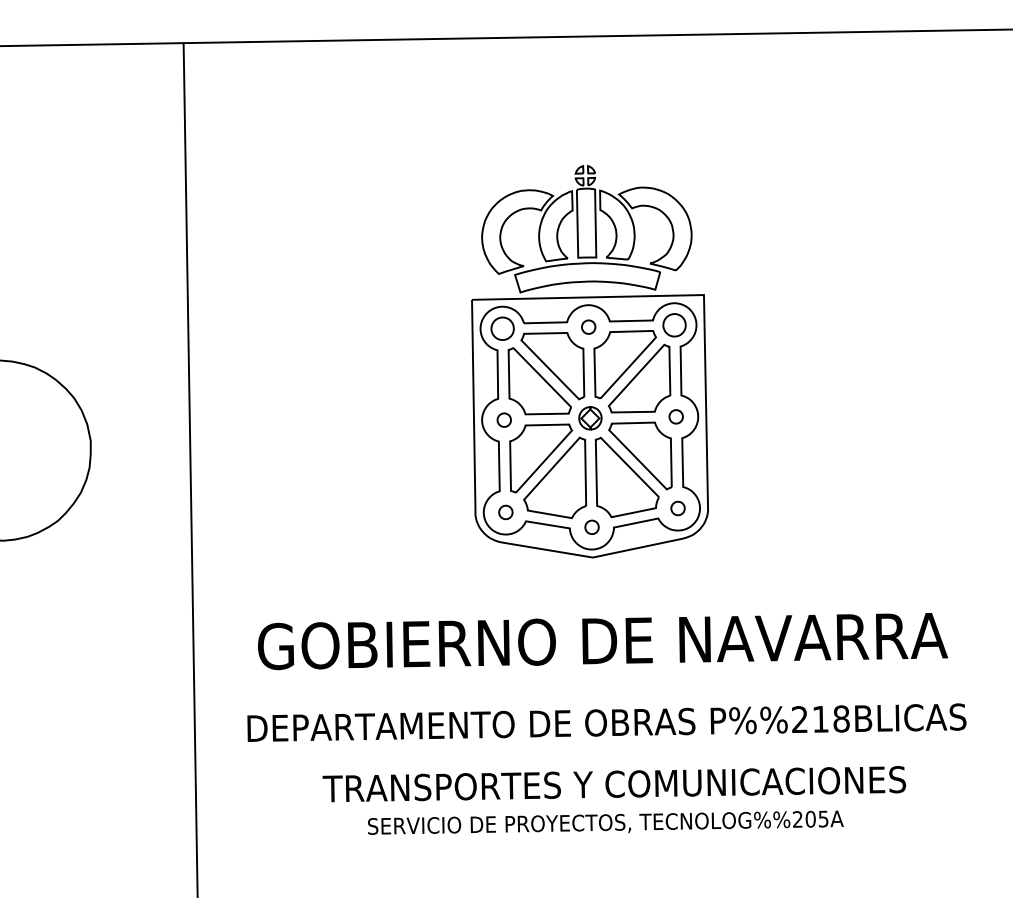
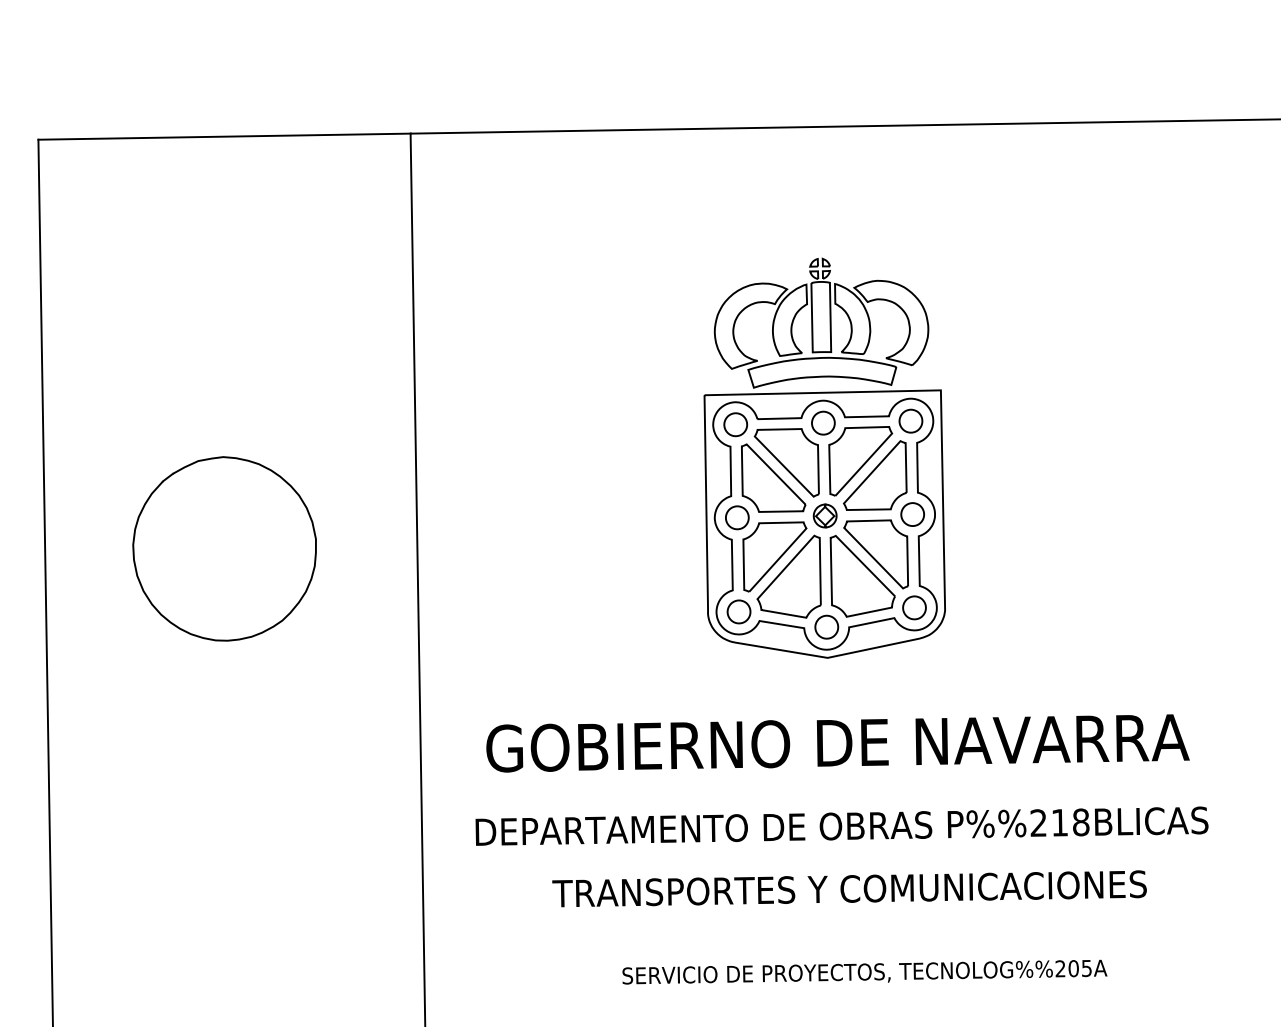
part: (588, 326) -> (823, 422), size x1.67
part: (676, 416) -> (912, 514), size x1.67
part: (504, 419) -> (737, 517), size x1.67
part: (678, 508) -> (914, 607), size x1.67
part: (505, 512) -> (738, 611), size x1.67
part: (591, 526) -> (826, 626), size x1.67
text: (605, 822) -> (864, 971), moved

